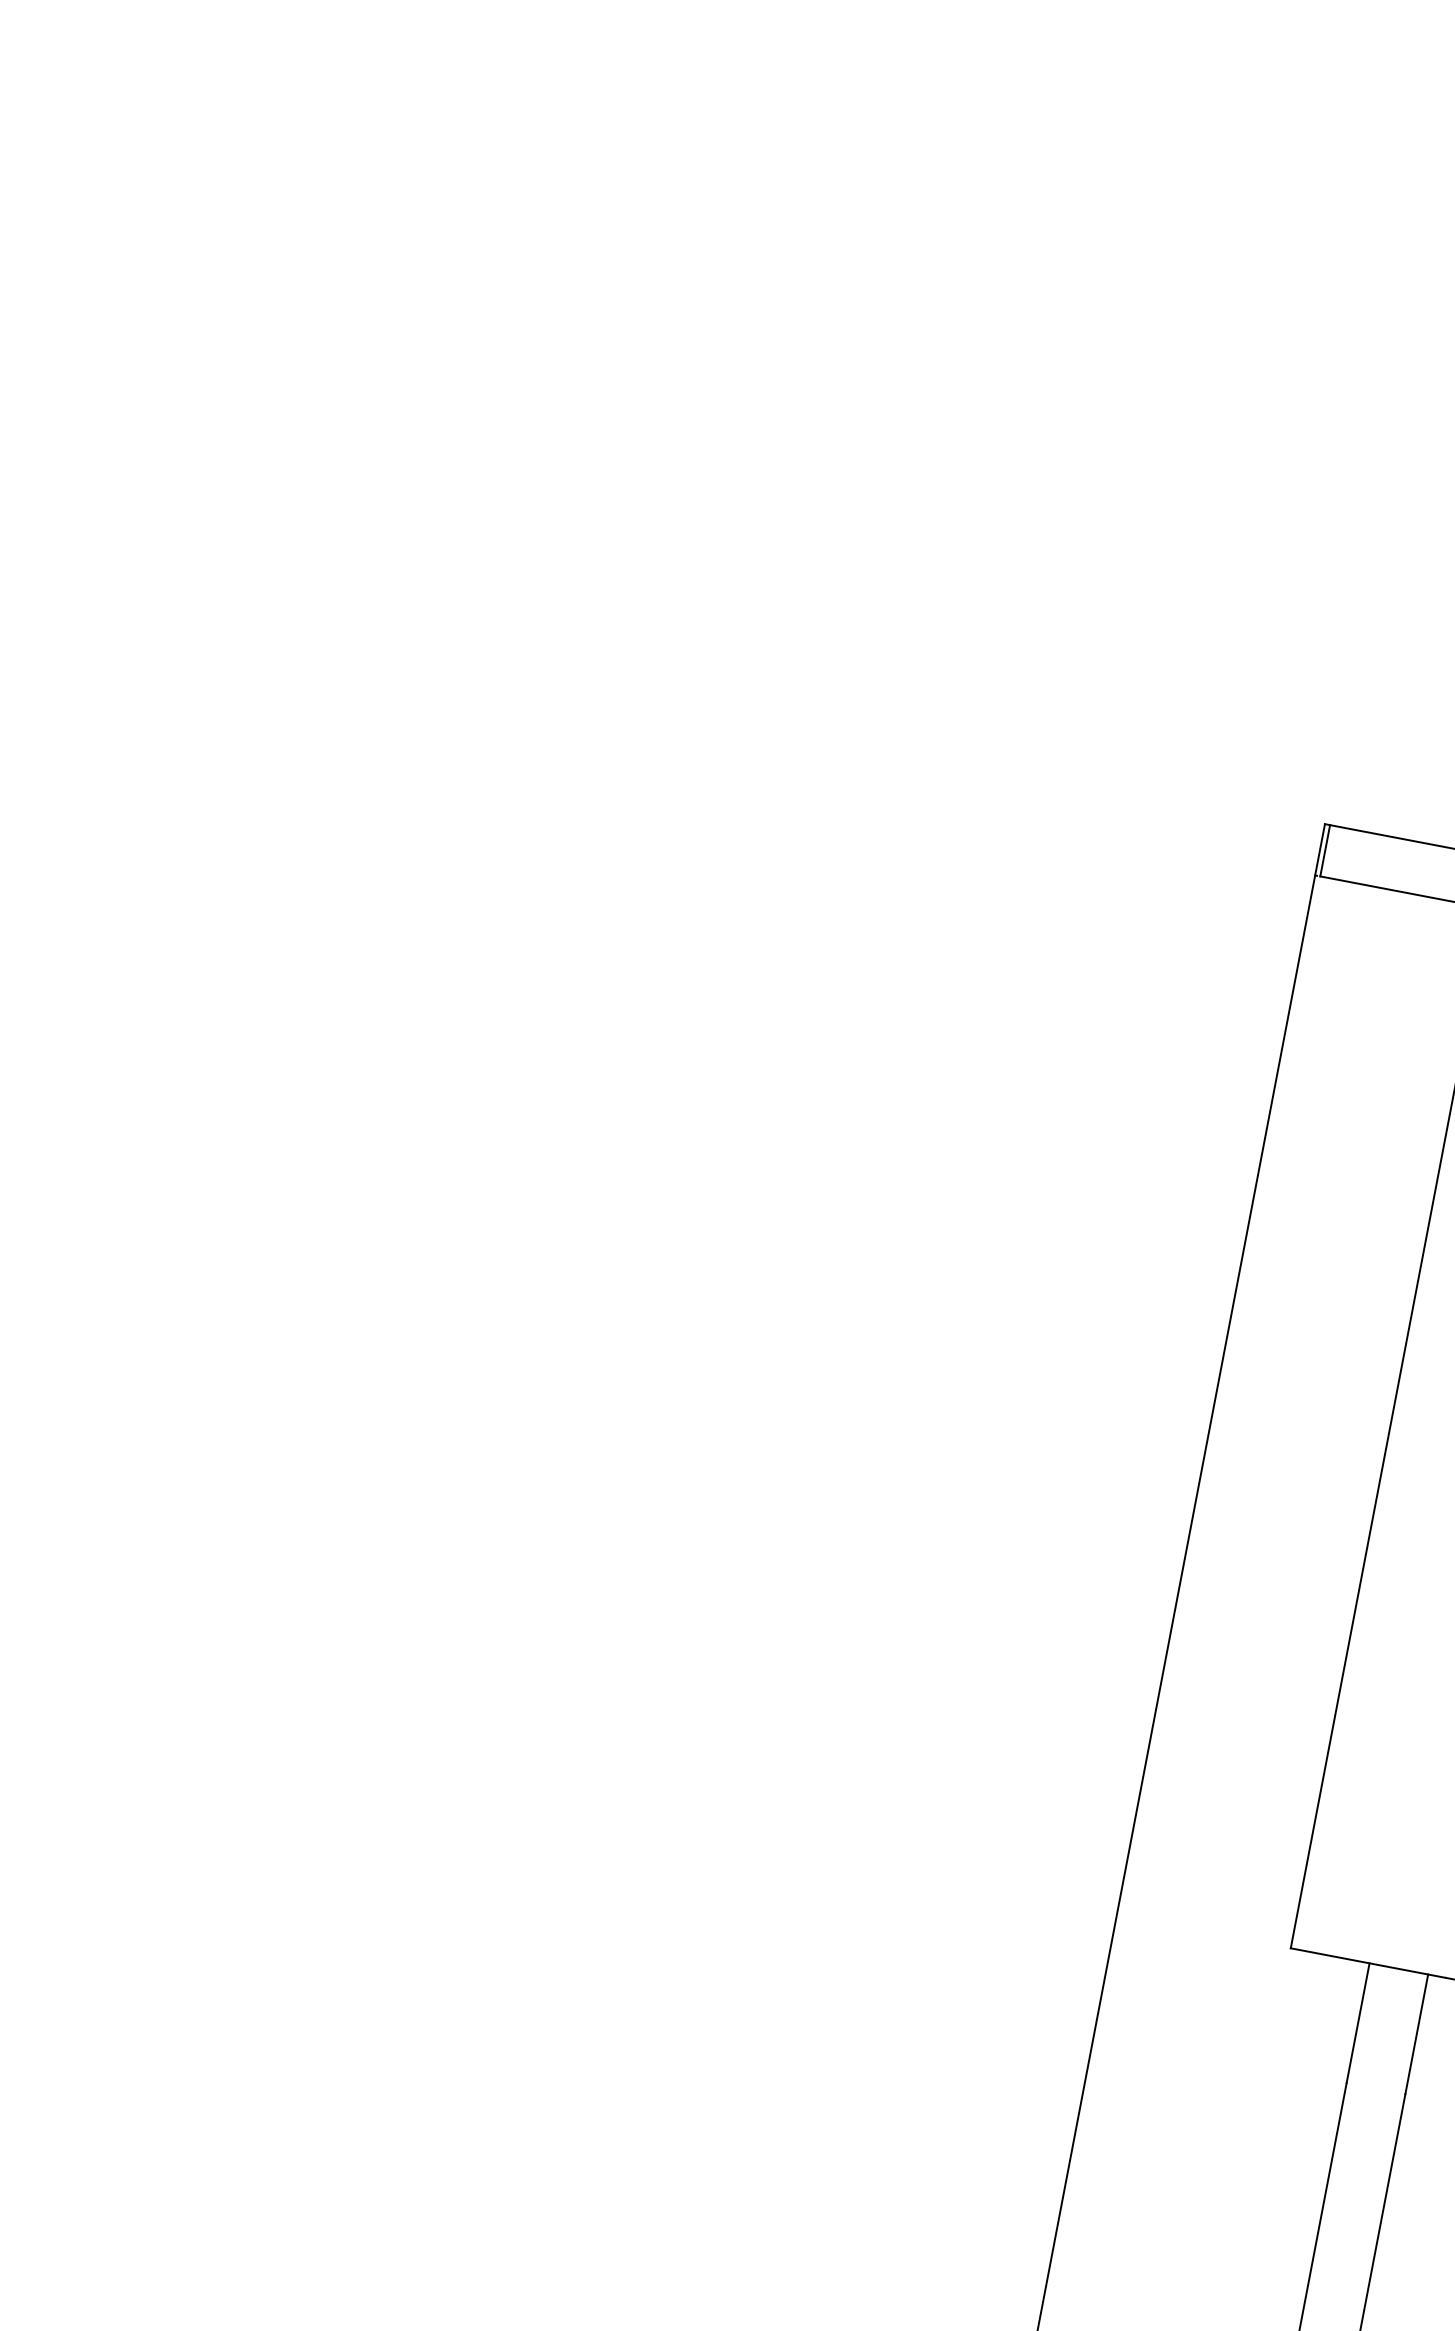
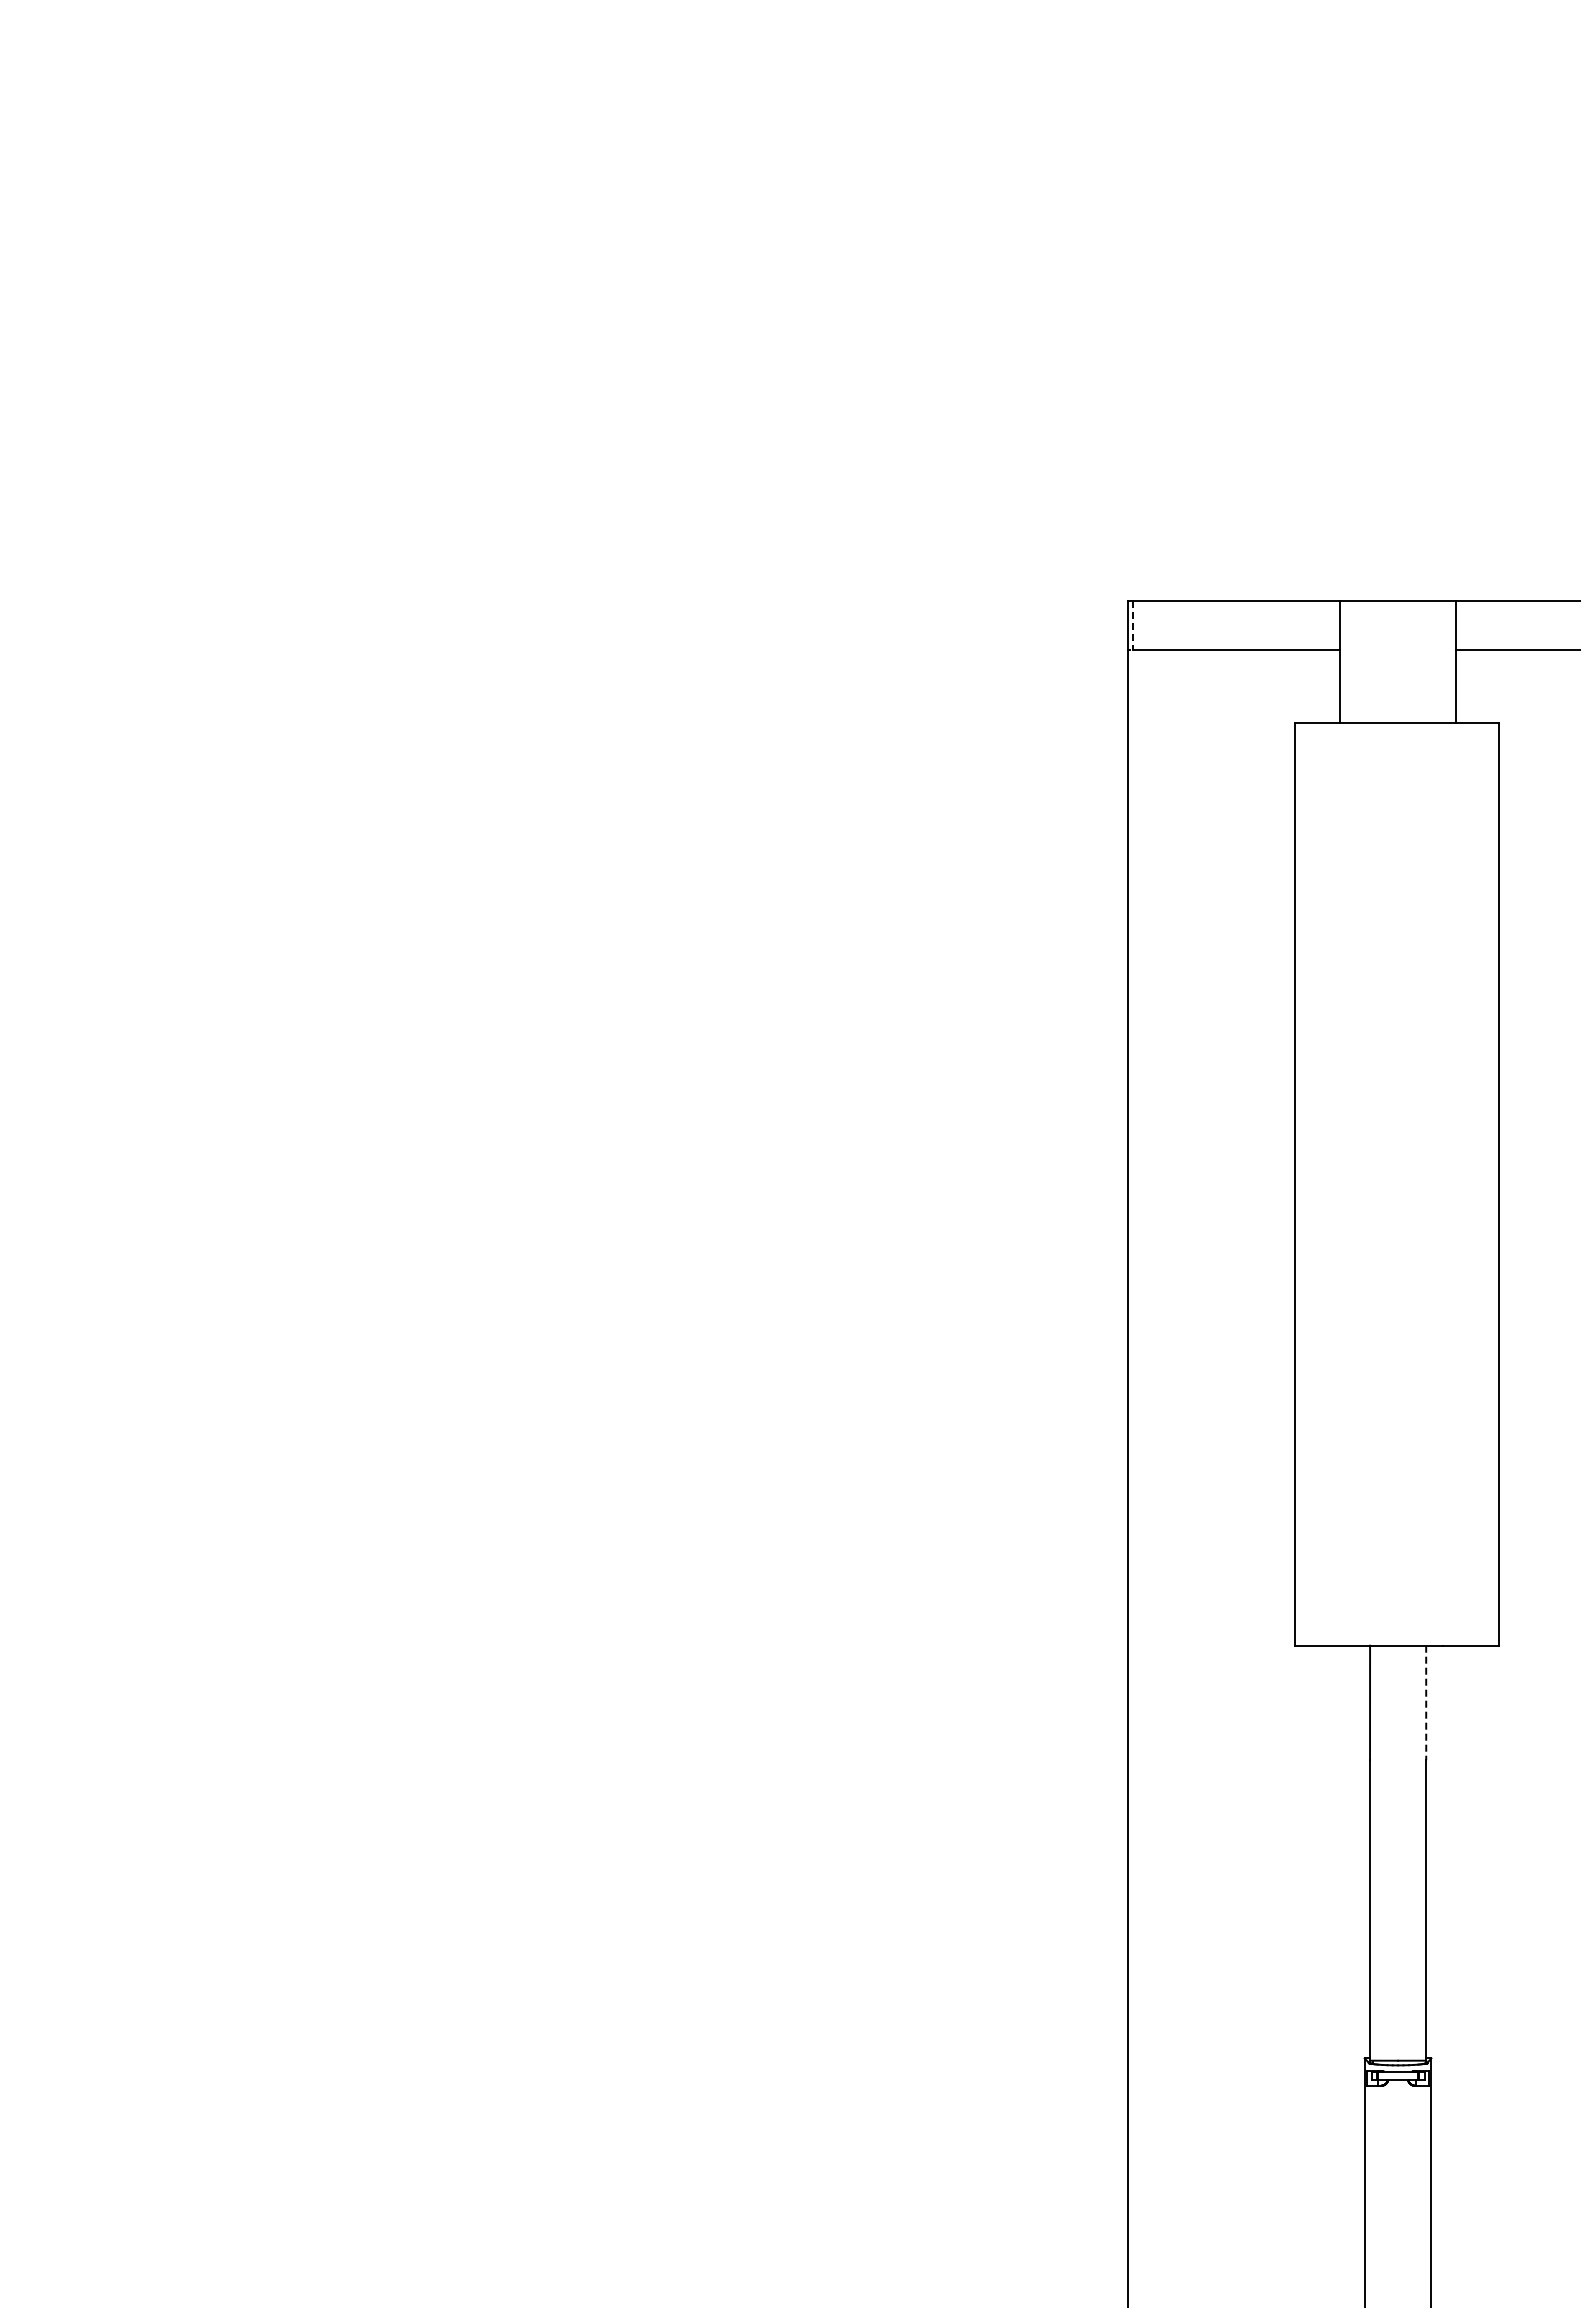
line: (1325, 850) -> (1133, 625), solid -> dashed
line: (1416, 2034) -> (1426, 1703), solid -> dashed

